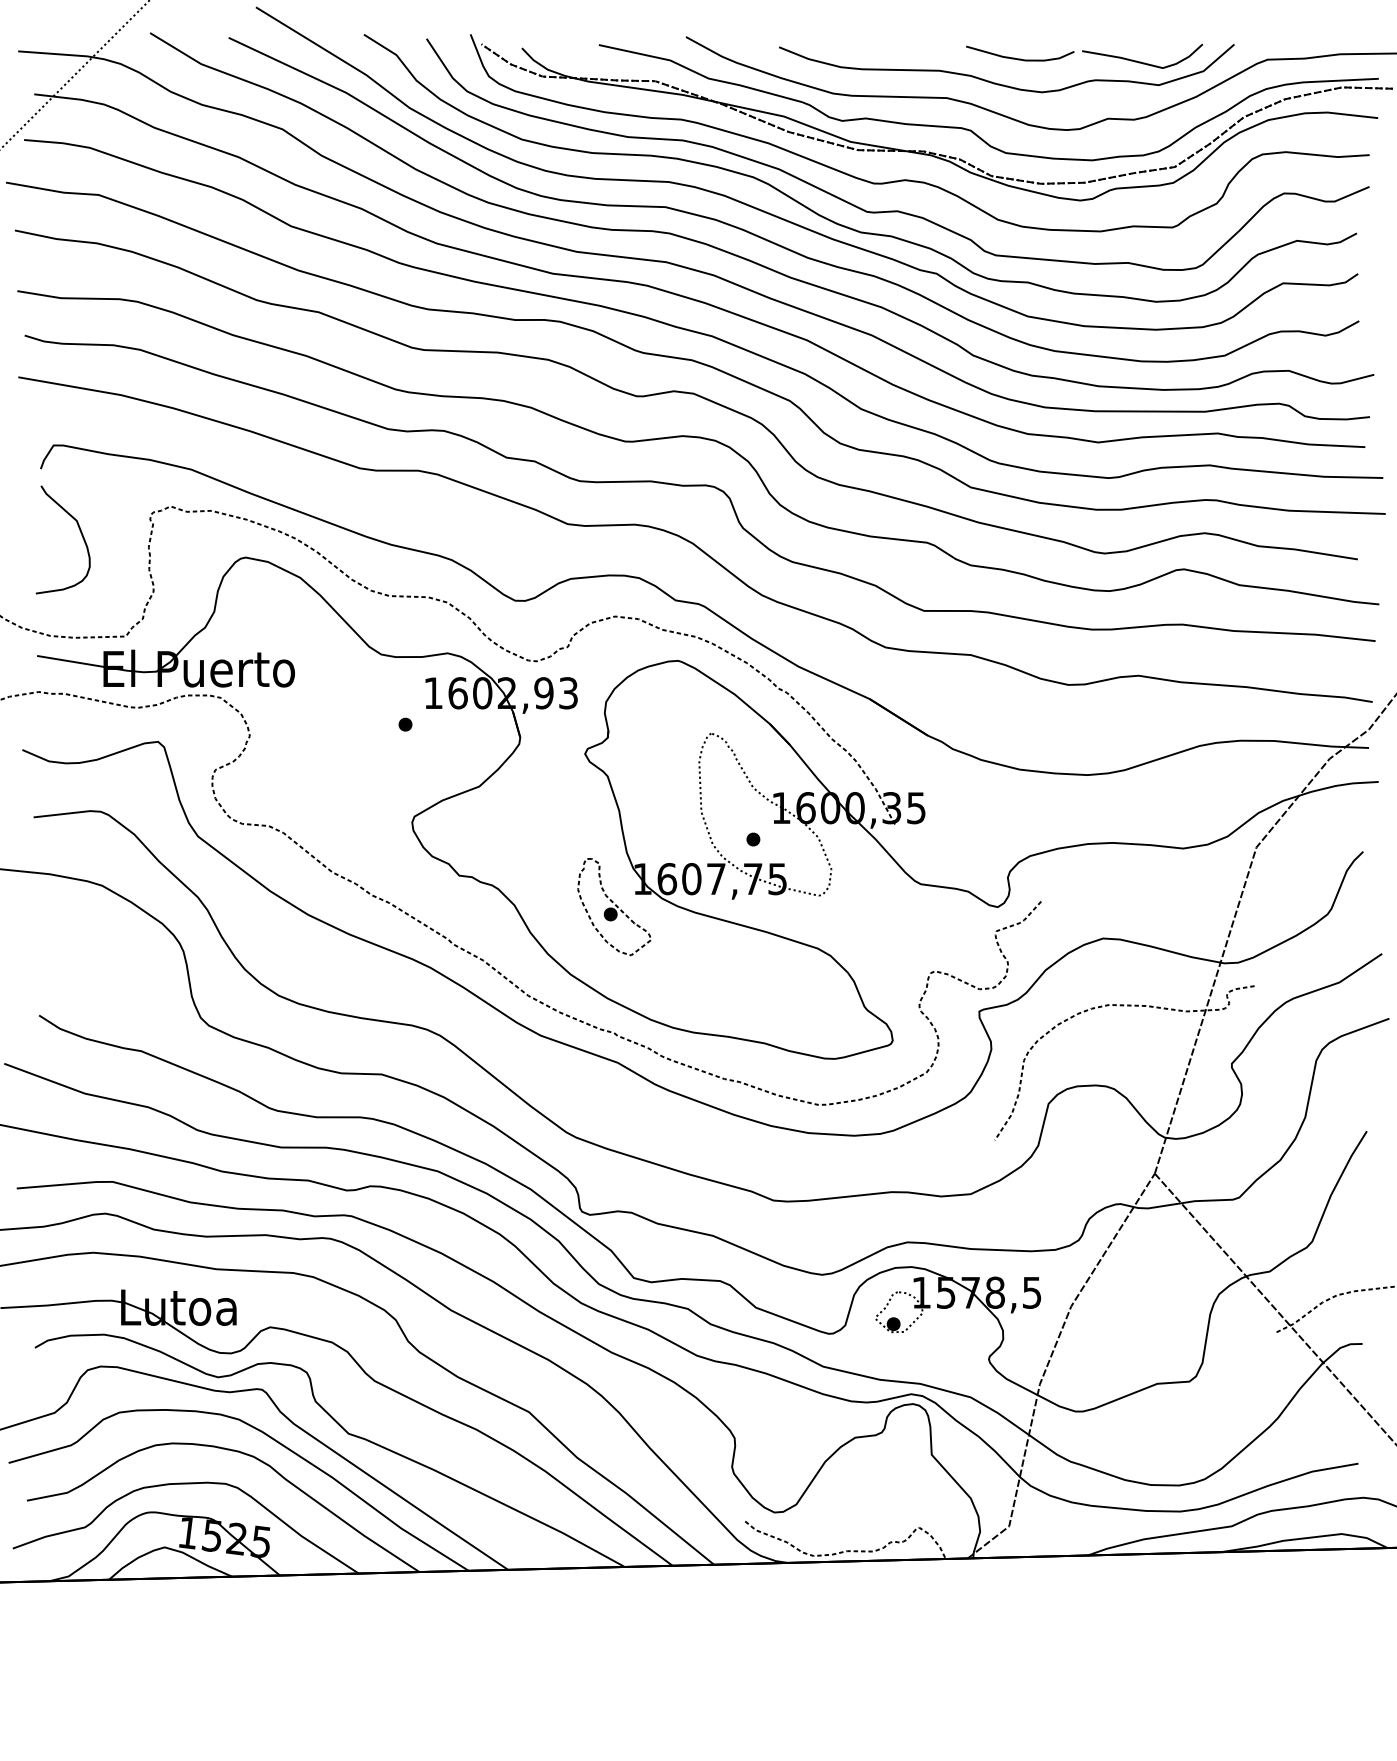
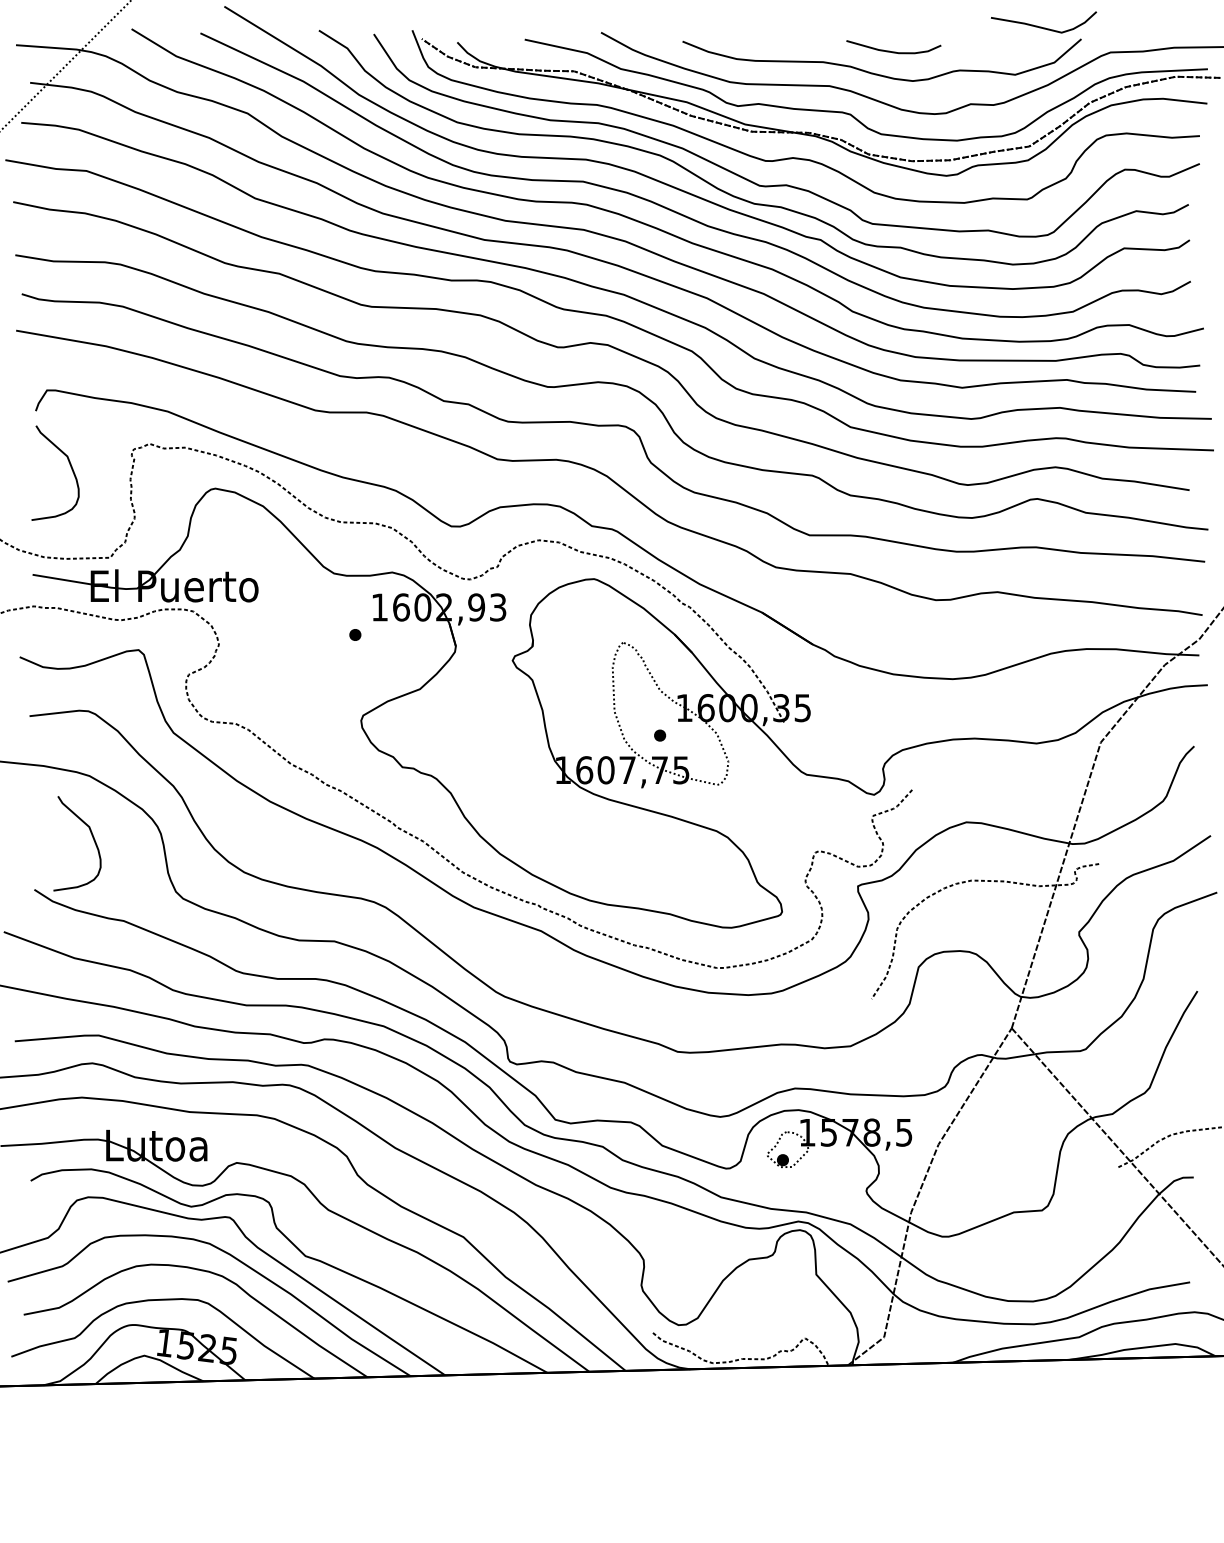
curve: (1140, 61) -> (1042, 26), moved
part: (614, 907) -> (538, 795), removed
curve: (105, 956) -> (92, 838), added

